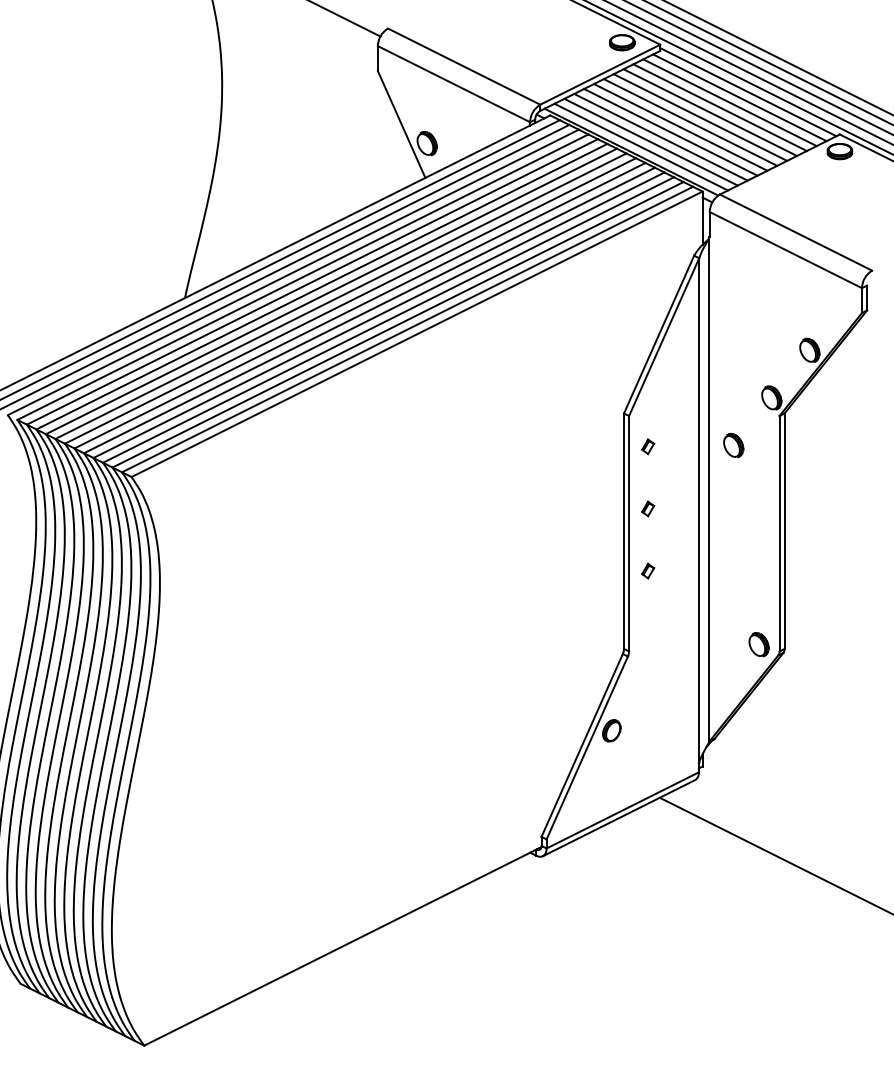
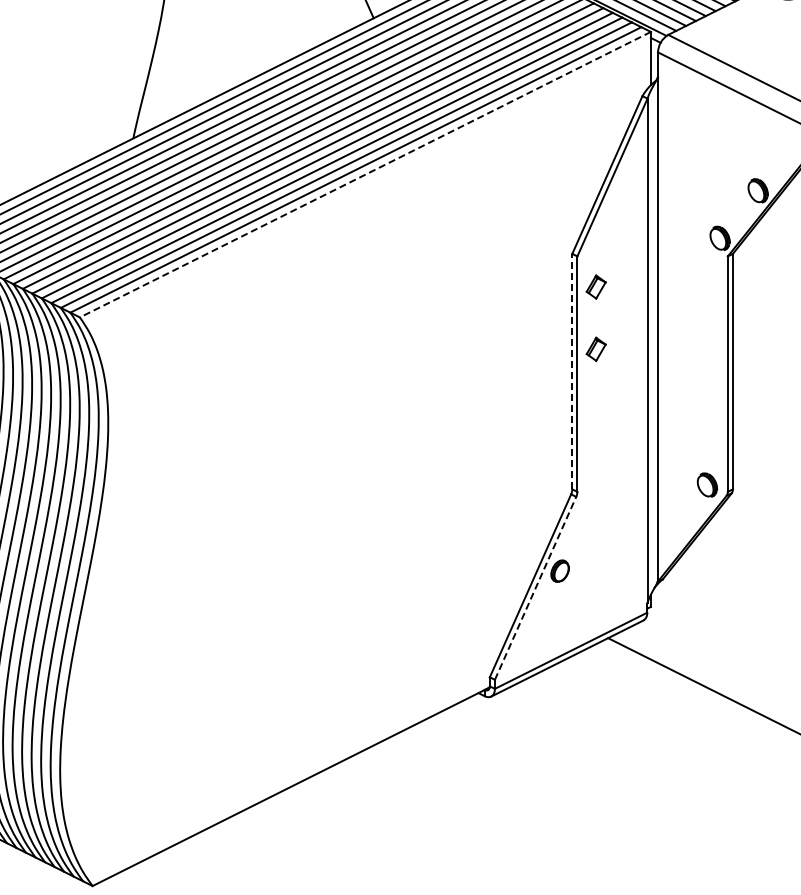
line: (416, 334) -> (364, 174), solid -> dashed
part: (733, 444) -> (681, 284), removed
part: (648, 446) -> (596, 286), size x1.6
part: (648, 508) -> (596, 348), size x1.6
line: (624, 531) -> (572, 371), solid -> dashed
part: (648, 570) -> (596, 410), removed
line: (587, 747) -> (535, 587), solid -> dashed

